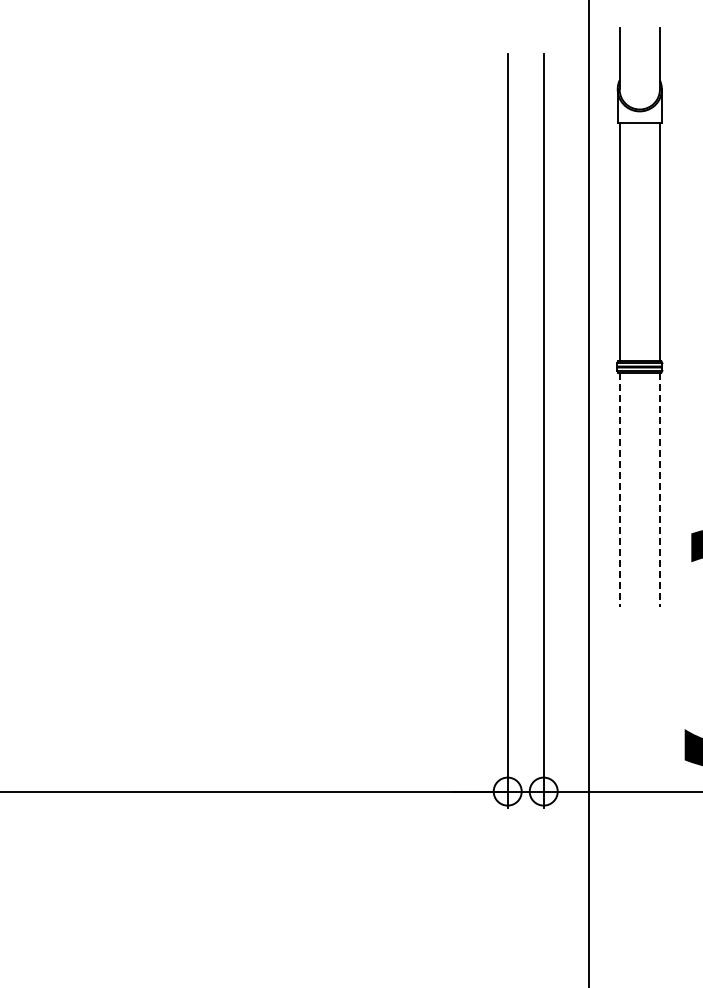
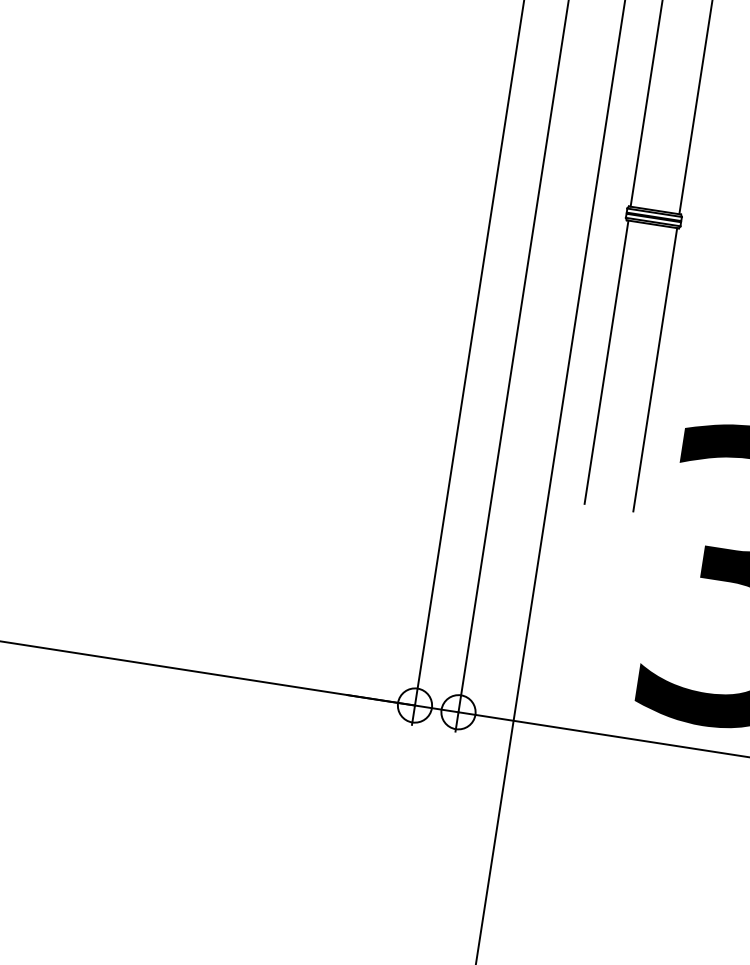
line: (619, 490) -> (606, 362), dashed -> solid
line: (659, 490) -> (654, 370), dashed -> solid

